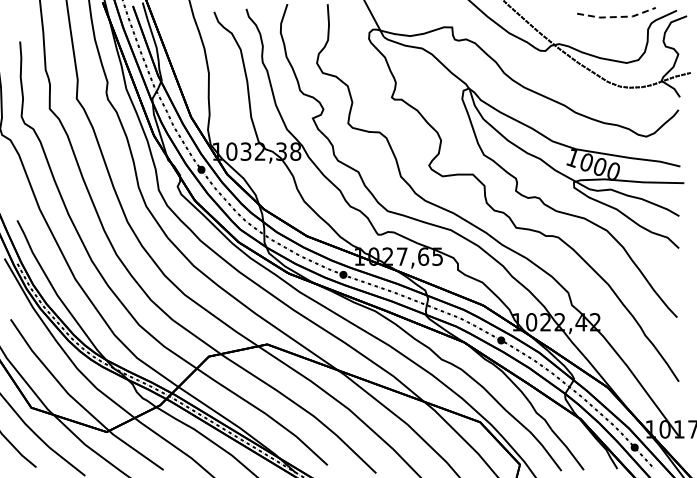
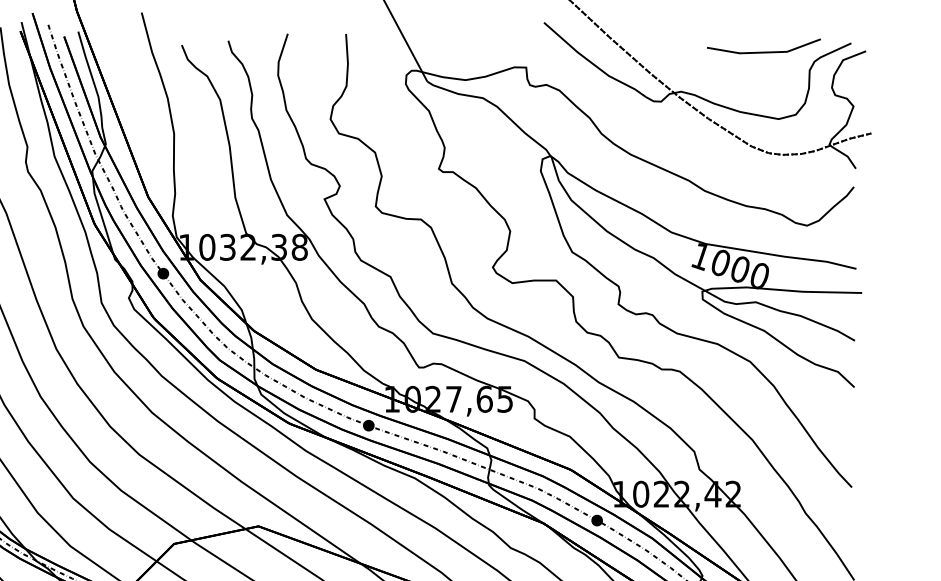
line: (617, 17) -> (765, 53), dashed -> solid

